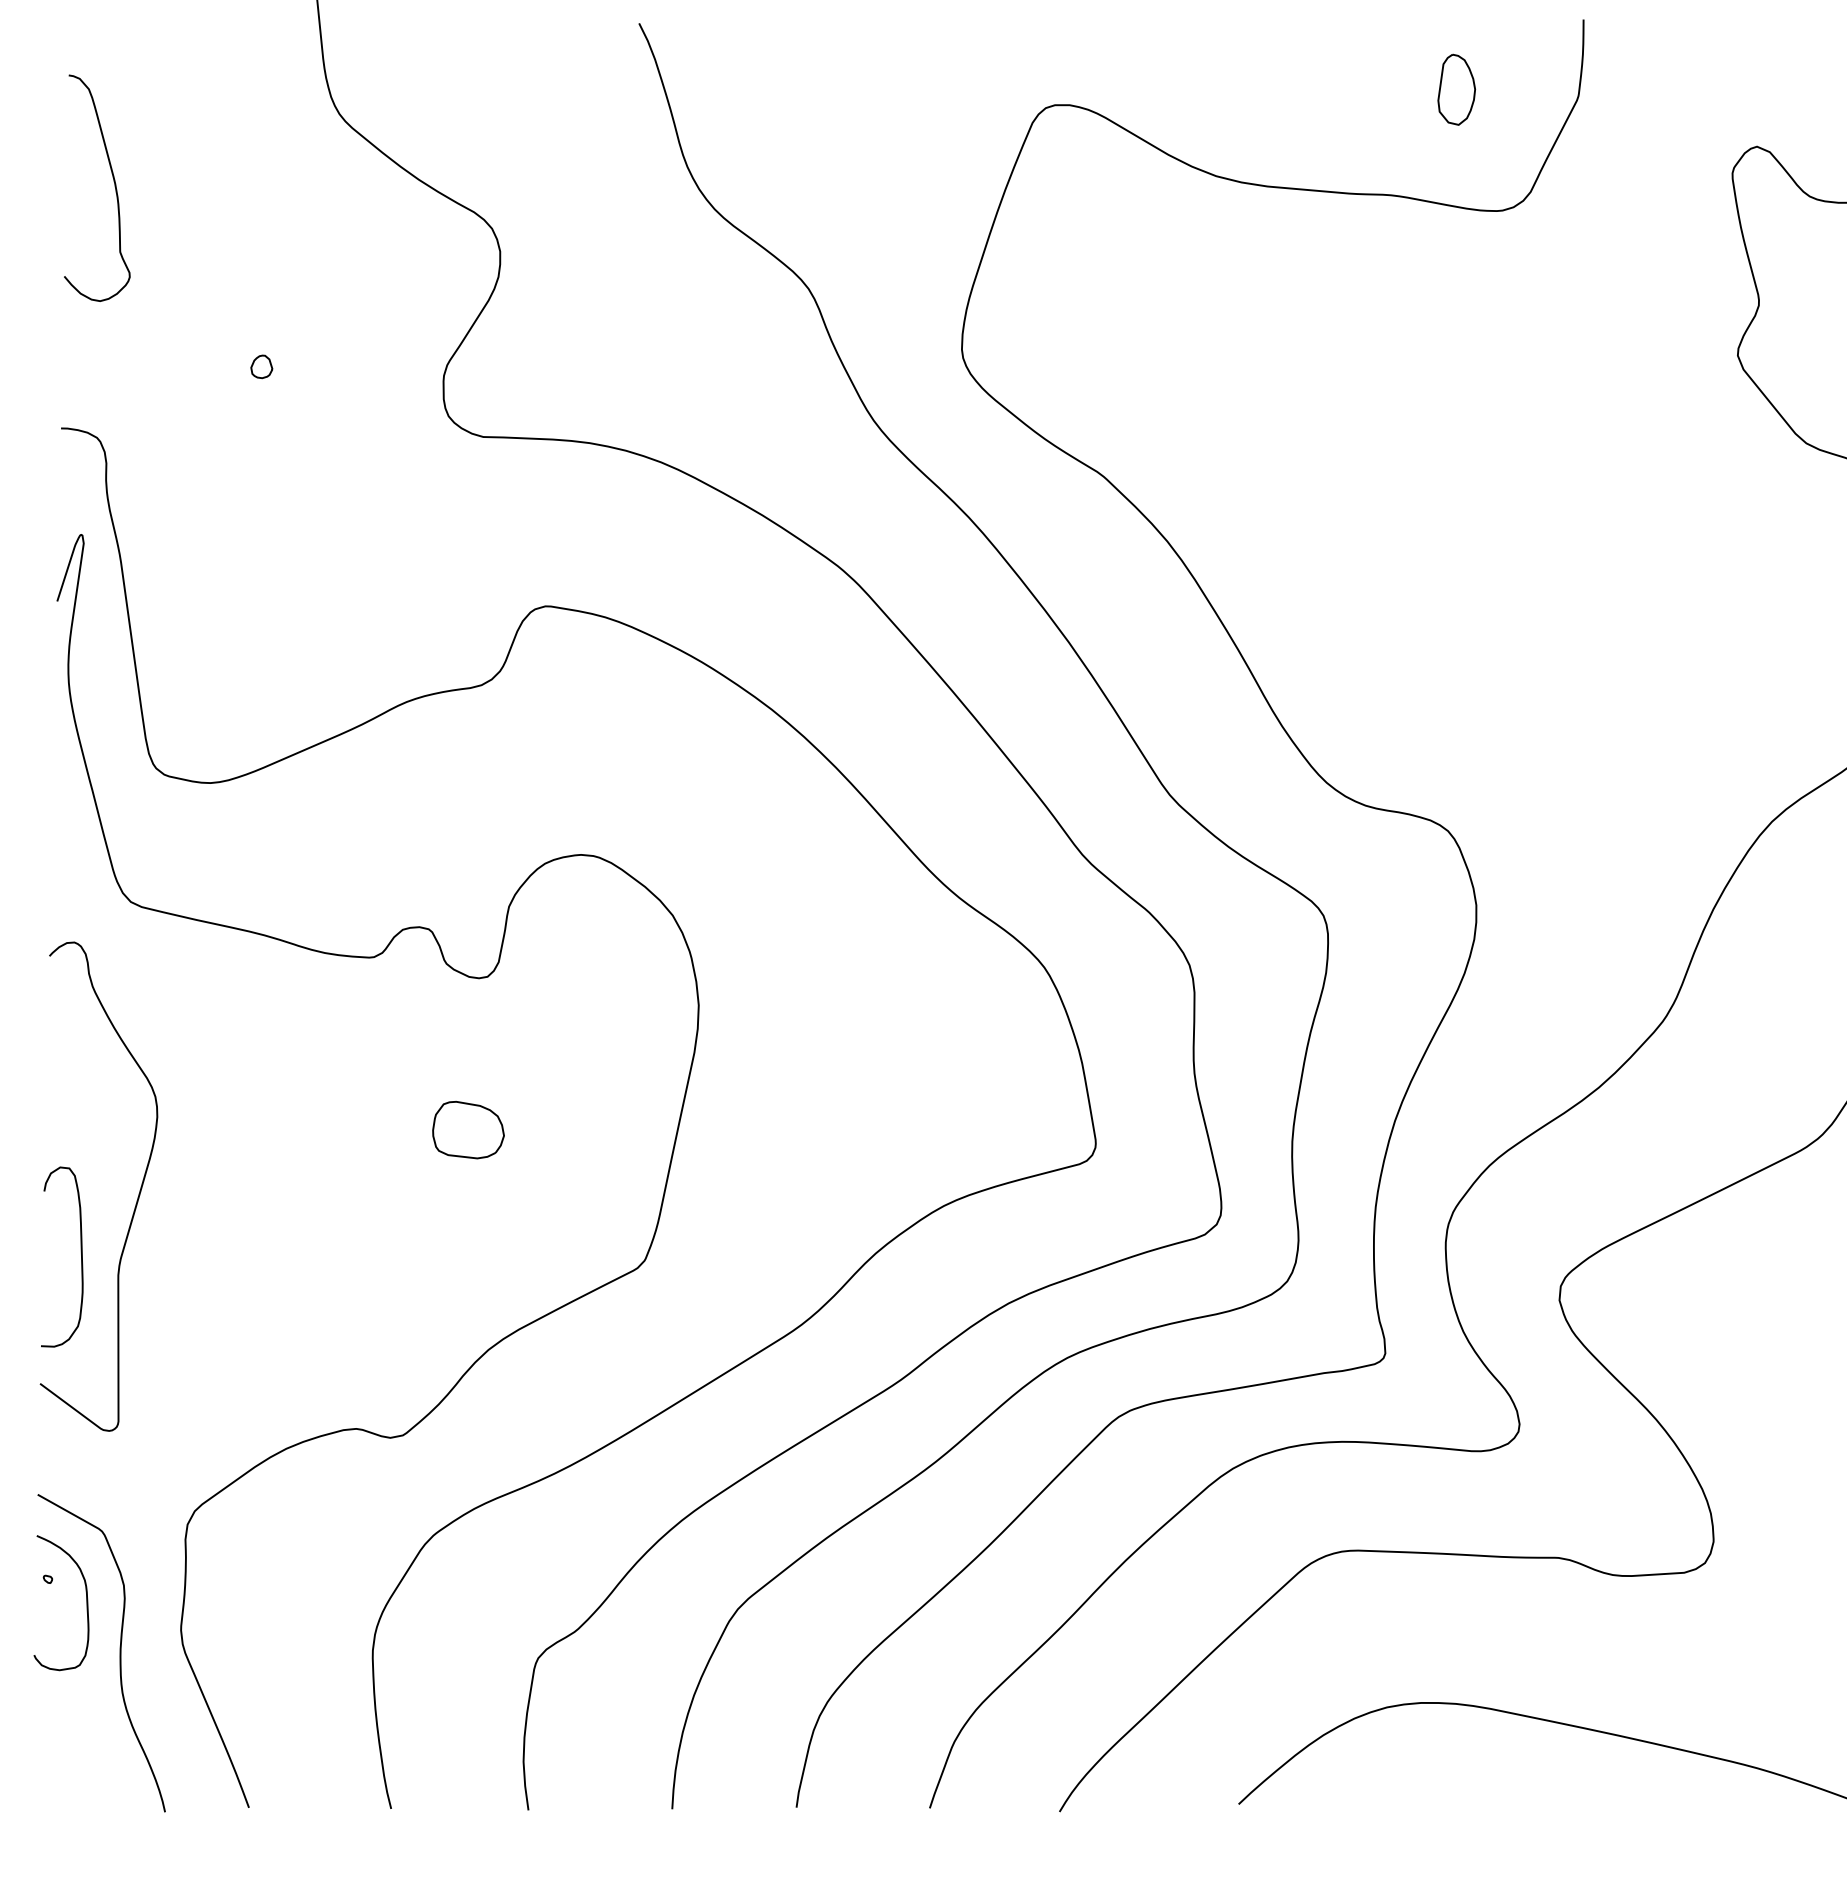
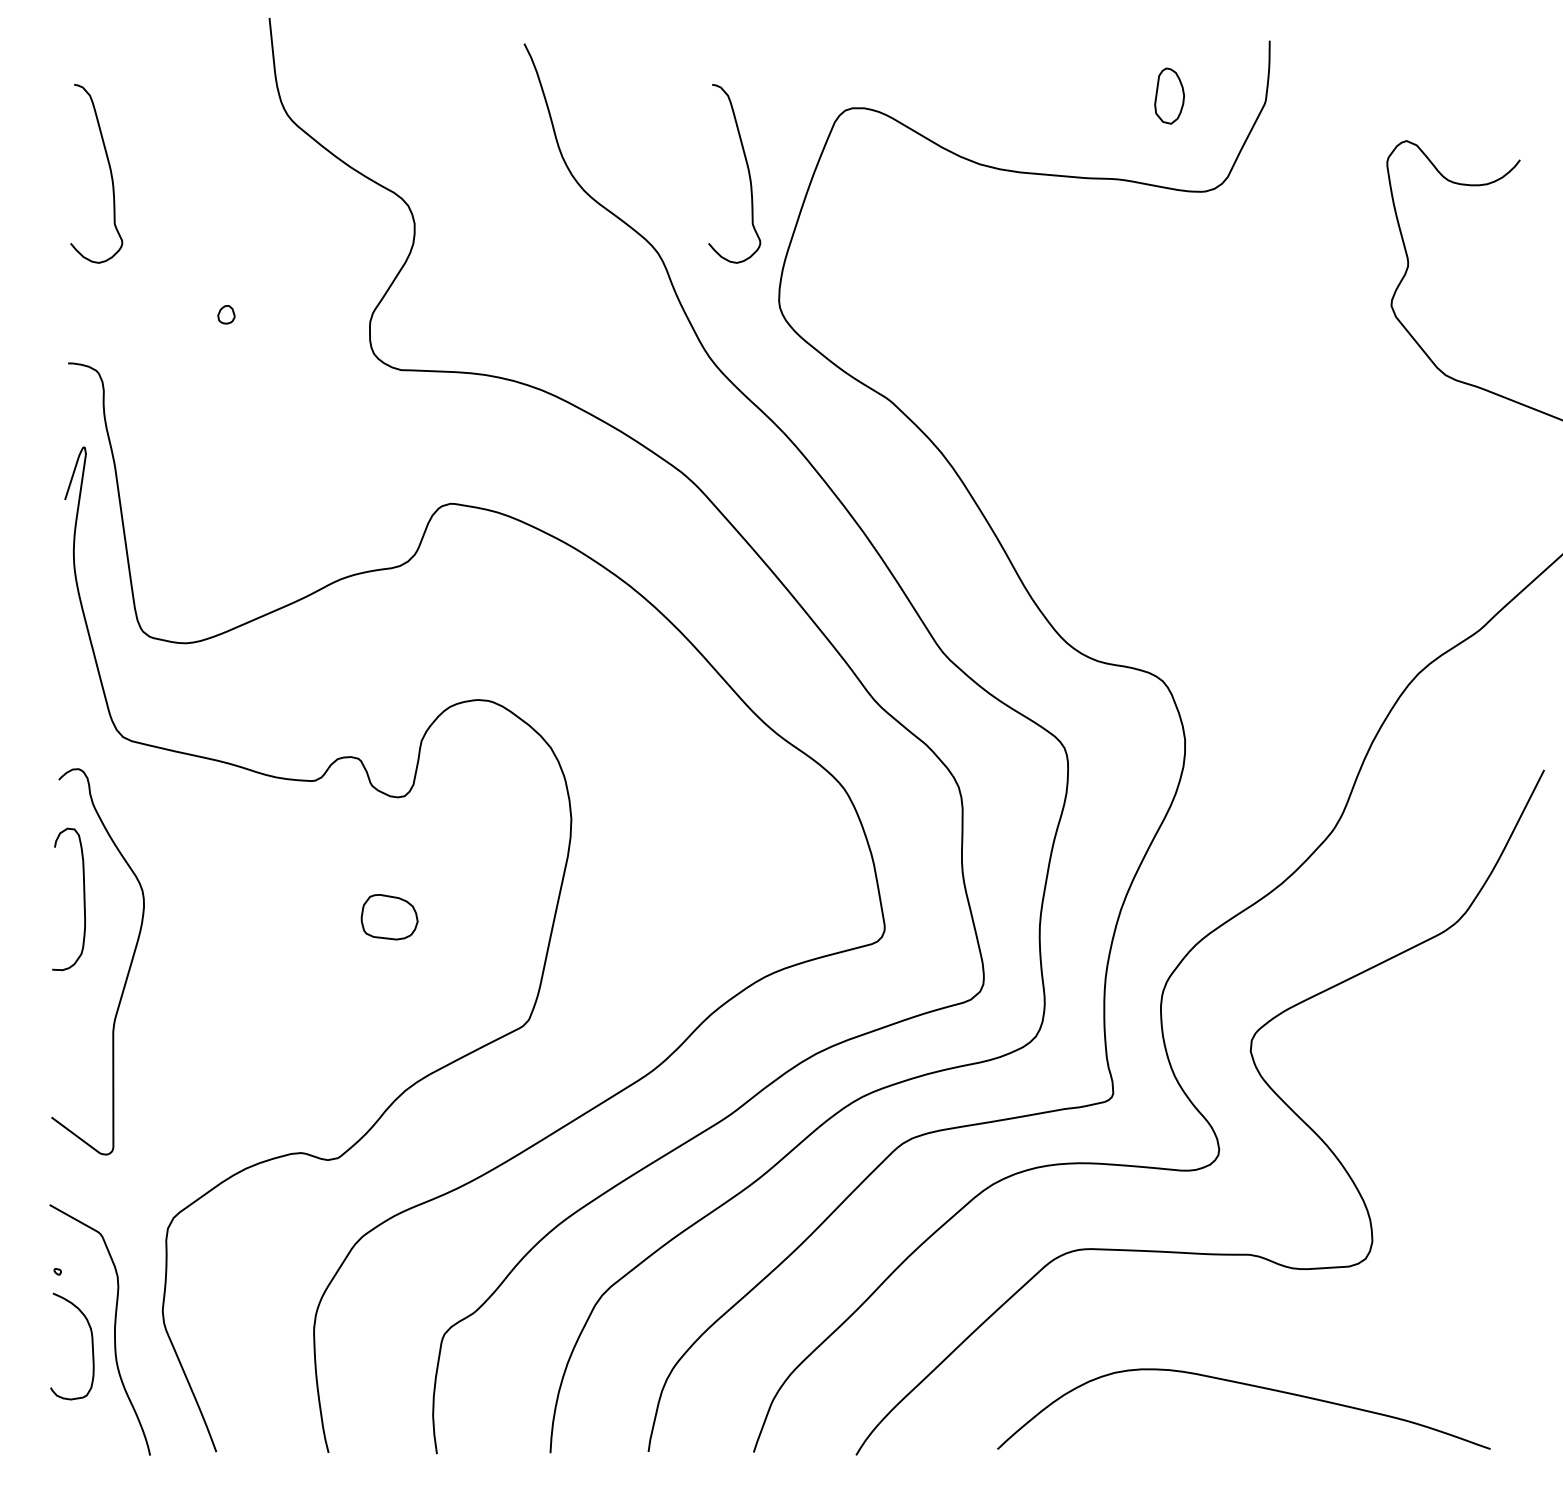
curve: (921, 184) -> (747, 170), added
curve: (80, 1255) -> (83, 898), moved
curve: (85, 1601) -> (91, 1345), moved

